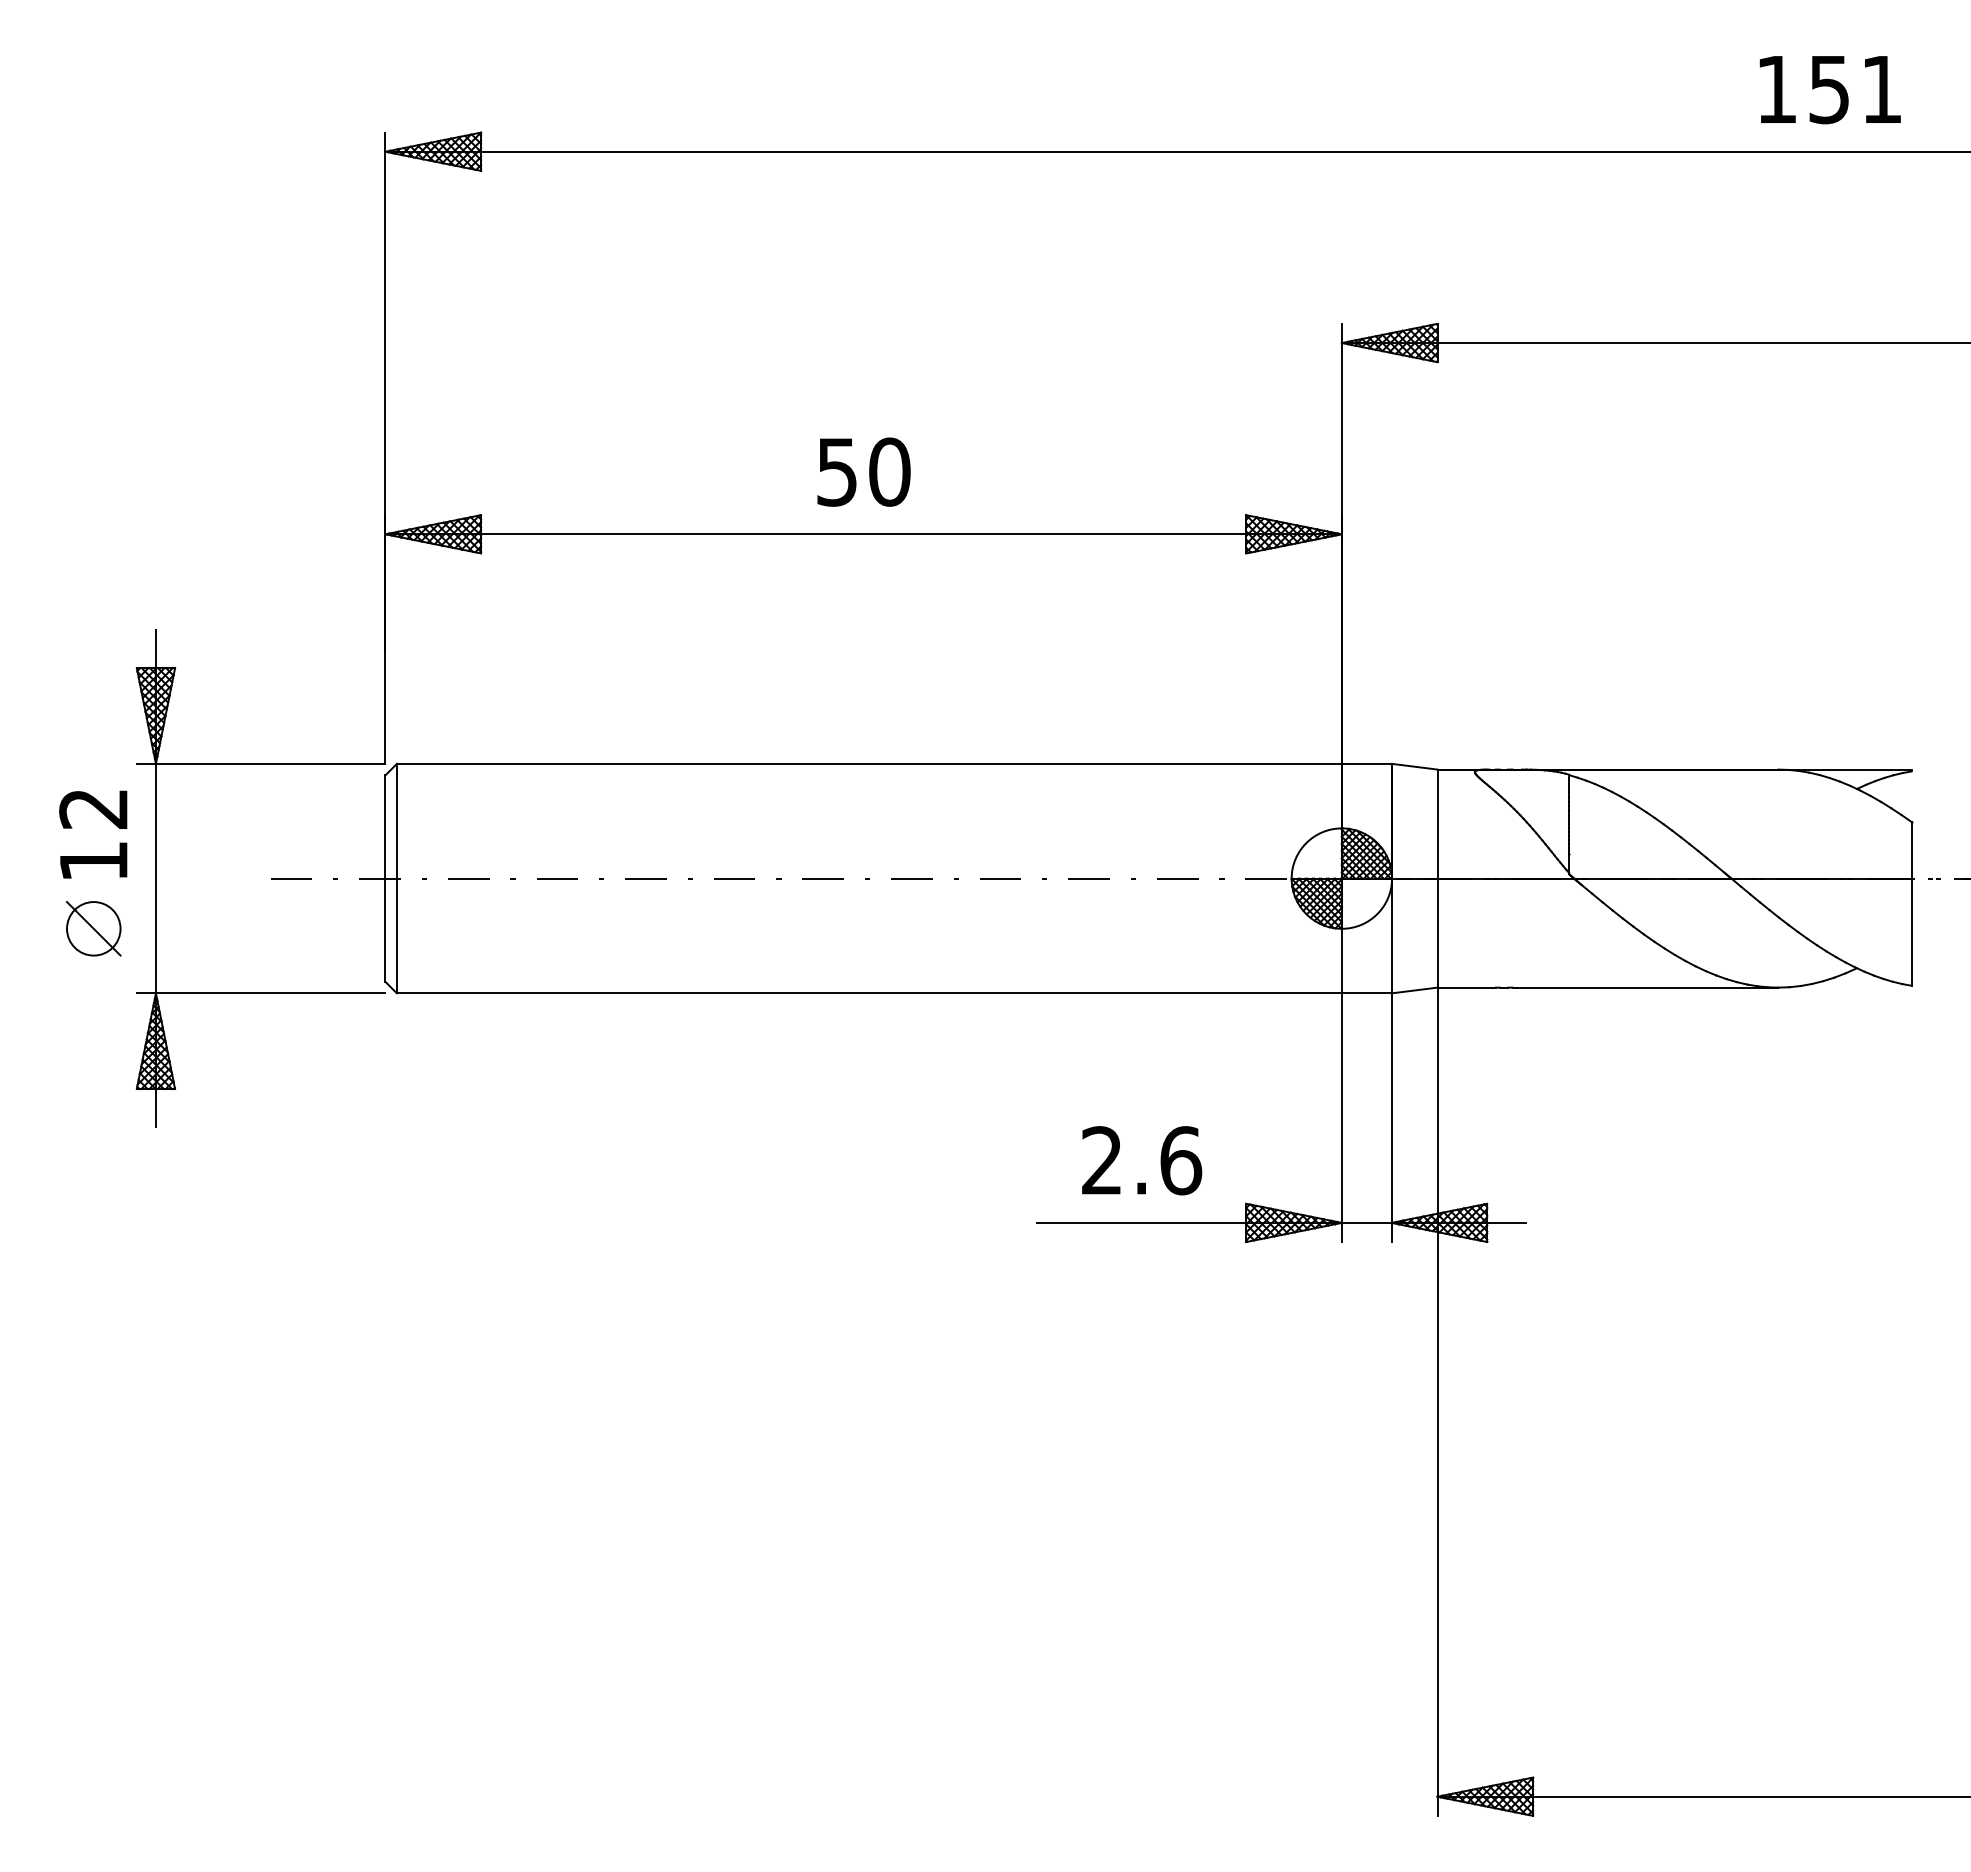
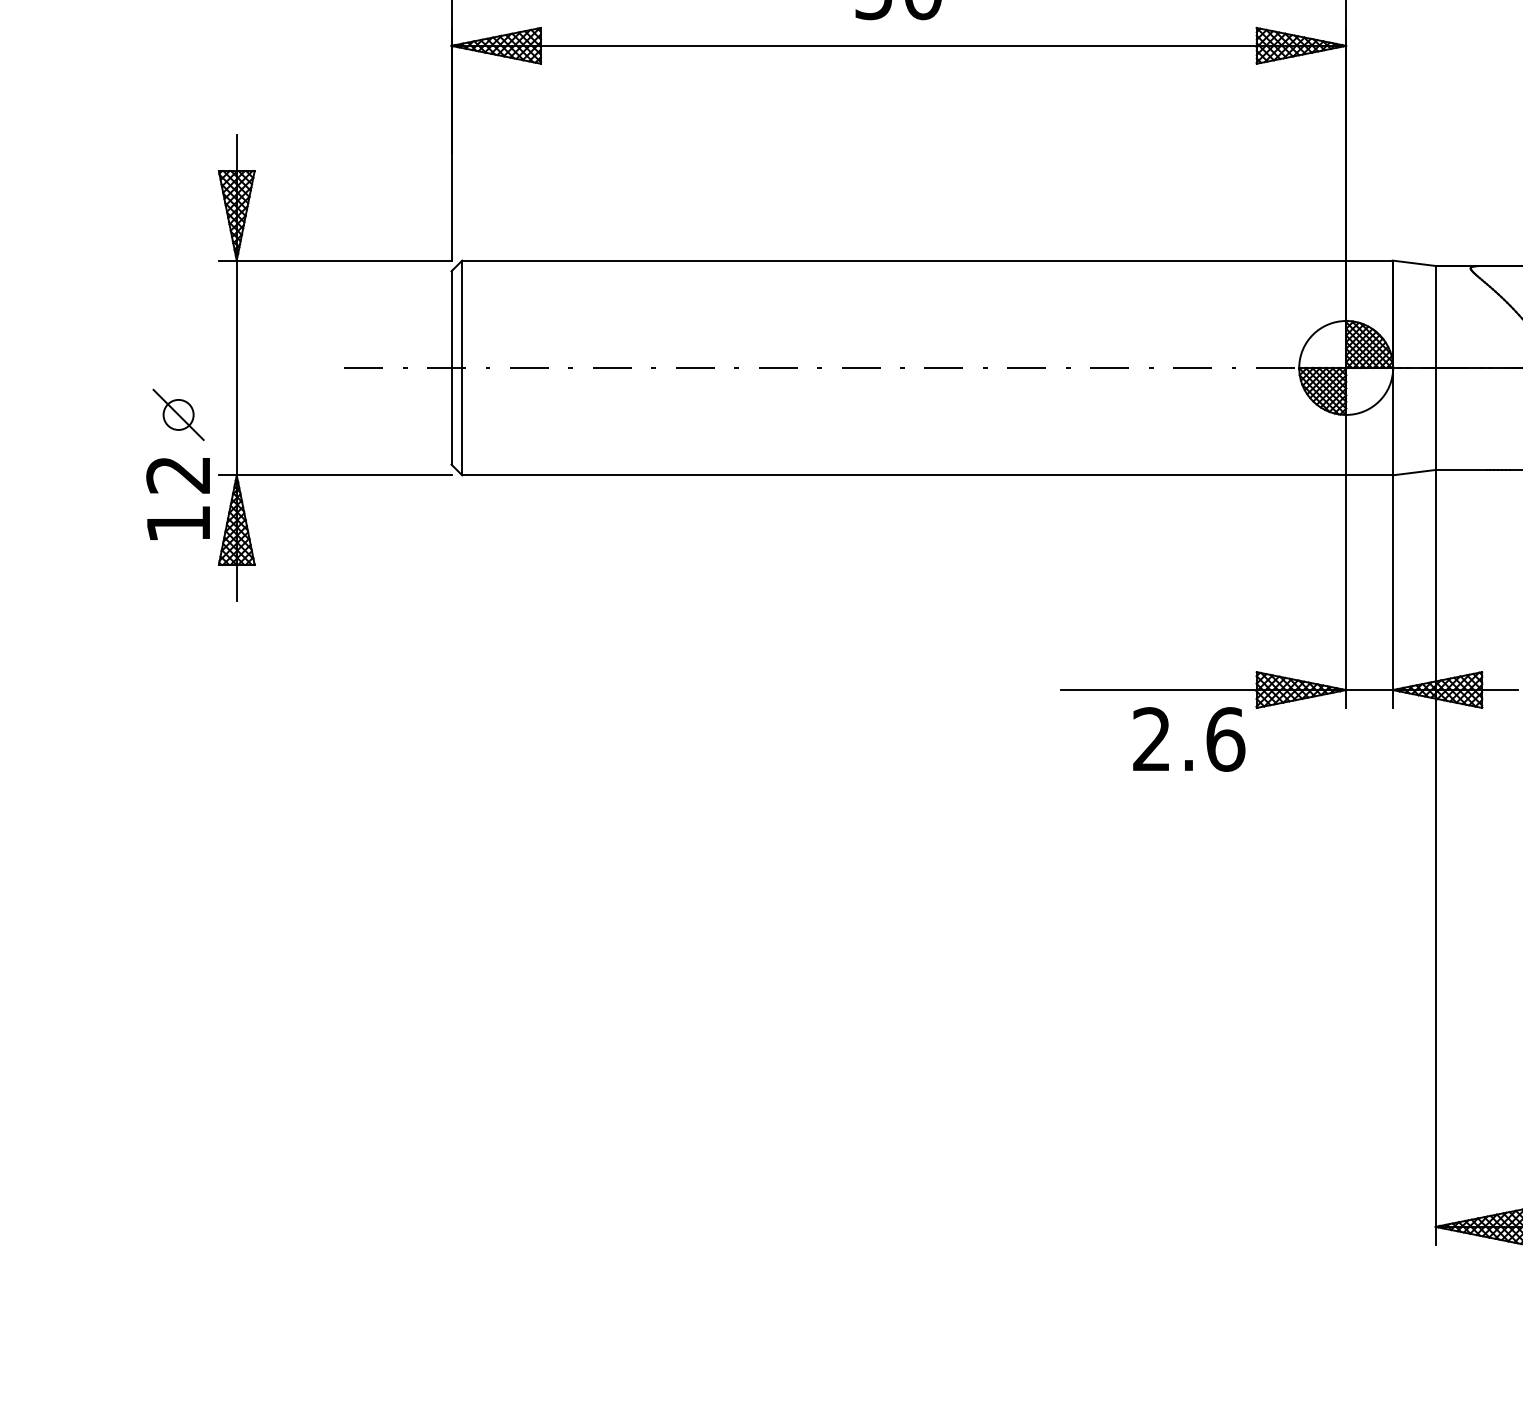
text: (93, 834) -> (178, 498), moved
circle: (93, 928) -> (178, 414), size x0.6
text: (1142, 1160) -> (1189, 739), moved

